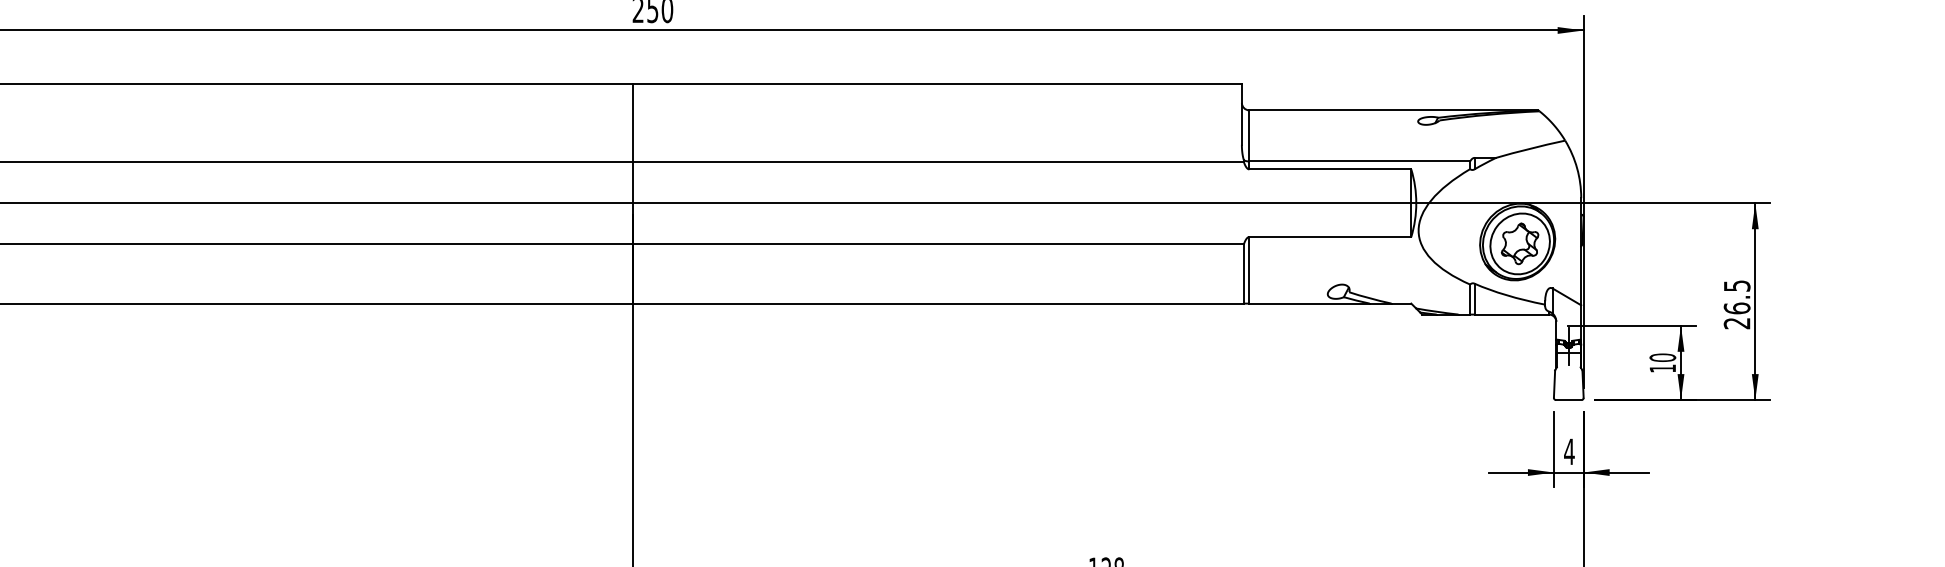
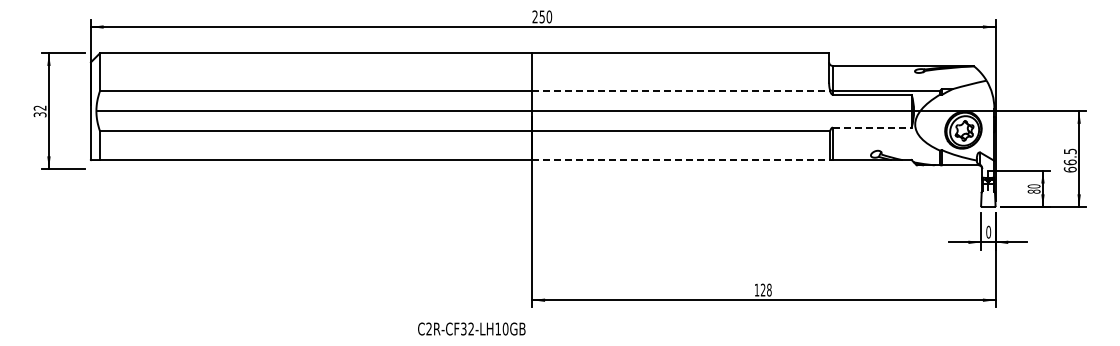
line: (938, 162) -> (681, 91), solid -> dashed
line: (1330, 236) -> (872, 127), solid -> dashed
line: (938, 304) -> (681, 160), solid -> dashed
text: (1735, 323) -> (1069, 169), 26.5 -> 66.5
text: (1661, 368) -> (1033, 191), 10 -> 80
text: (1569, 450) -> (988, 231), 4 -> 0

